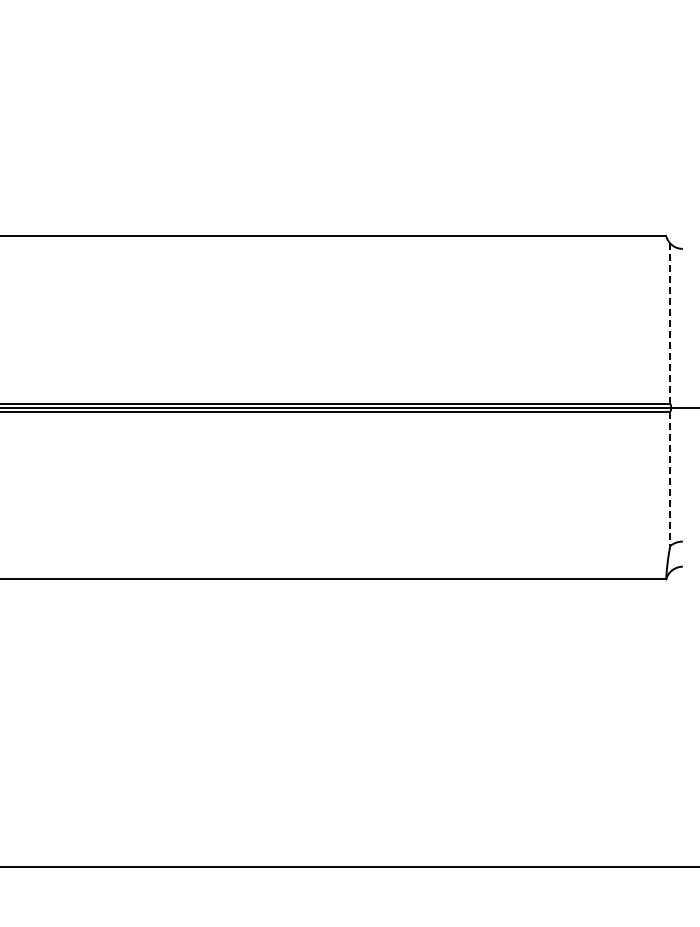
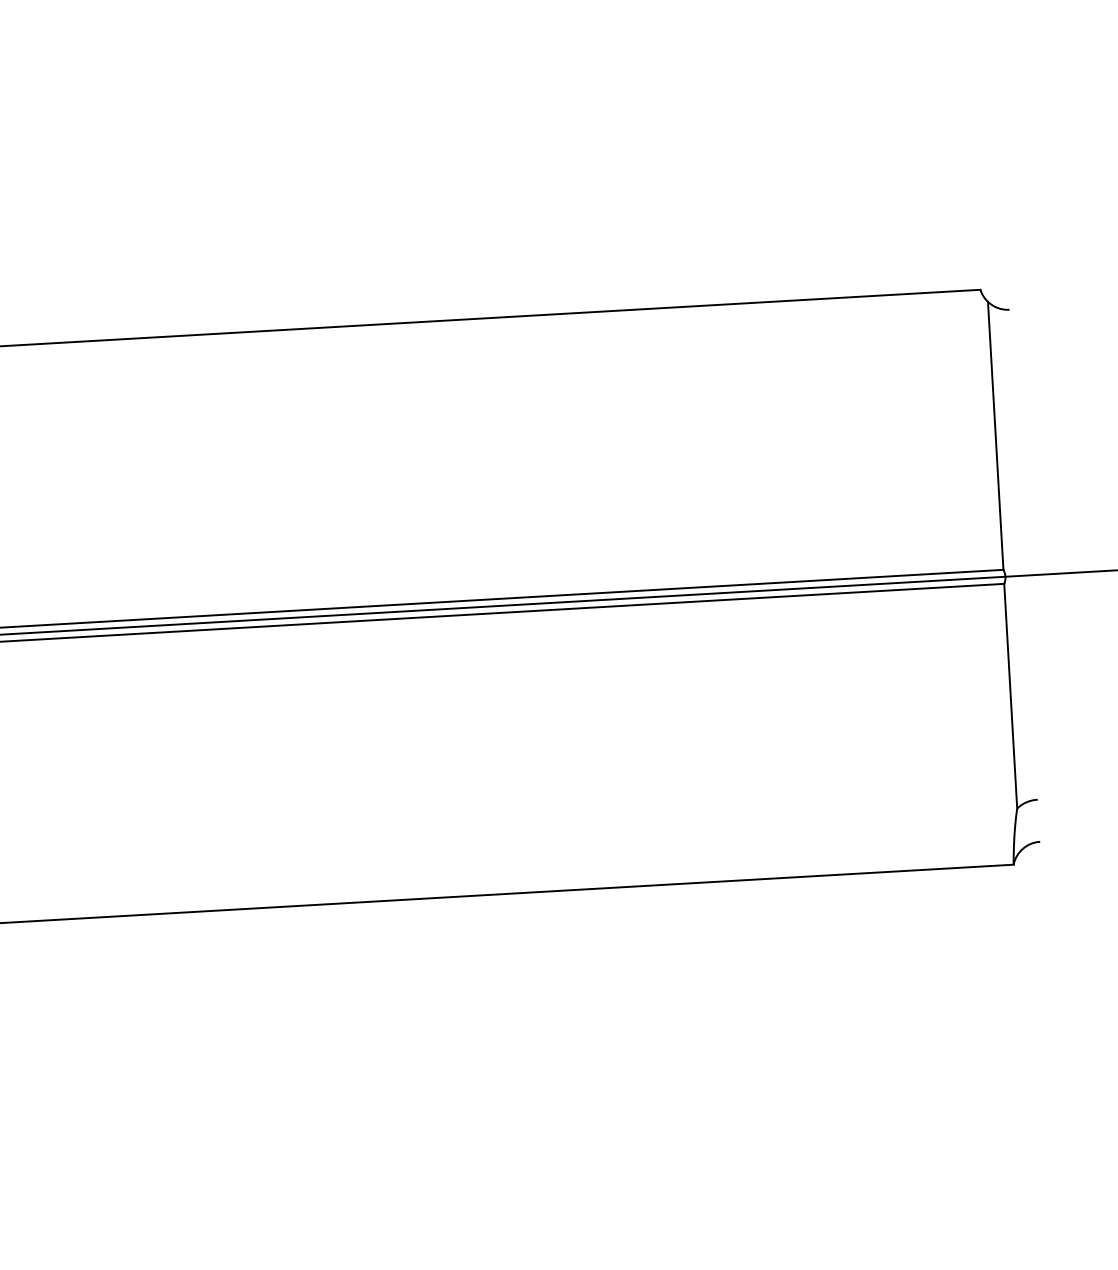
line: (670, 324) -> (996, 437), dashed -> solid
line: (670, 479) -> (1011, 696), dashed -> solid

